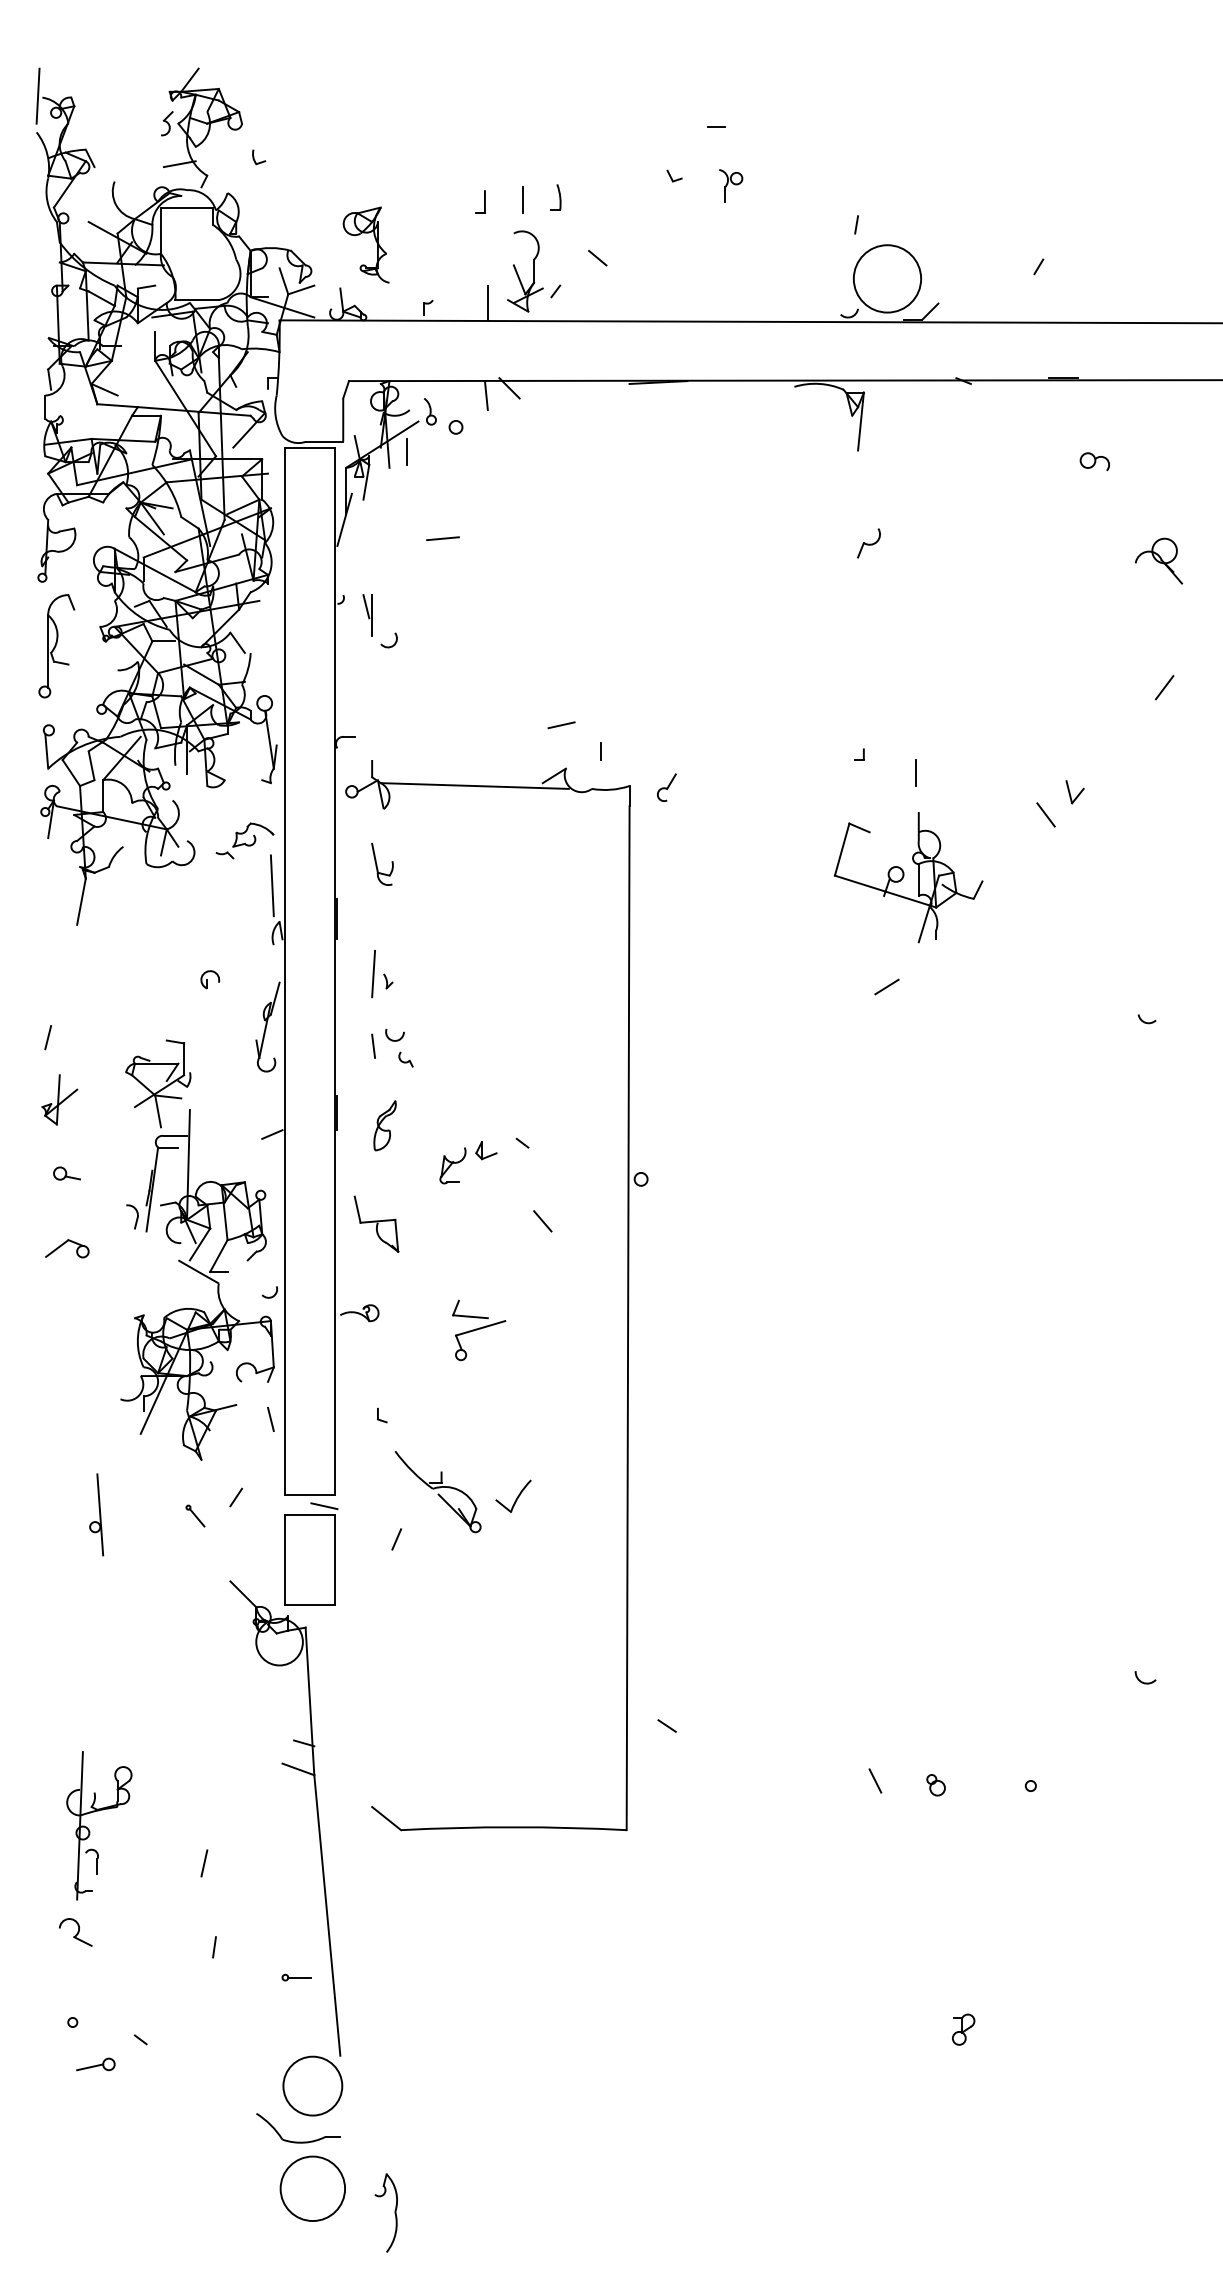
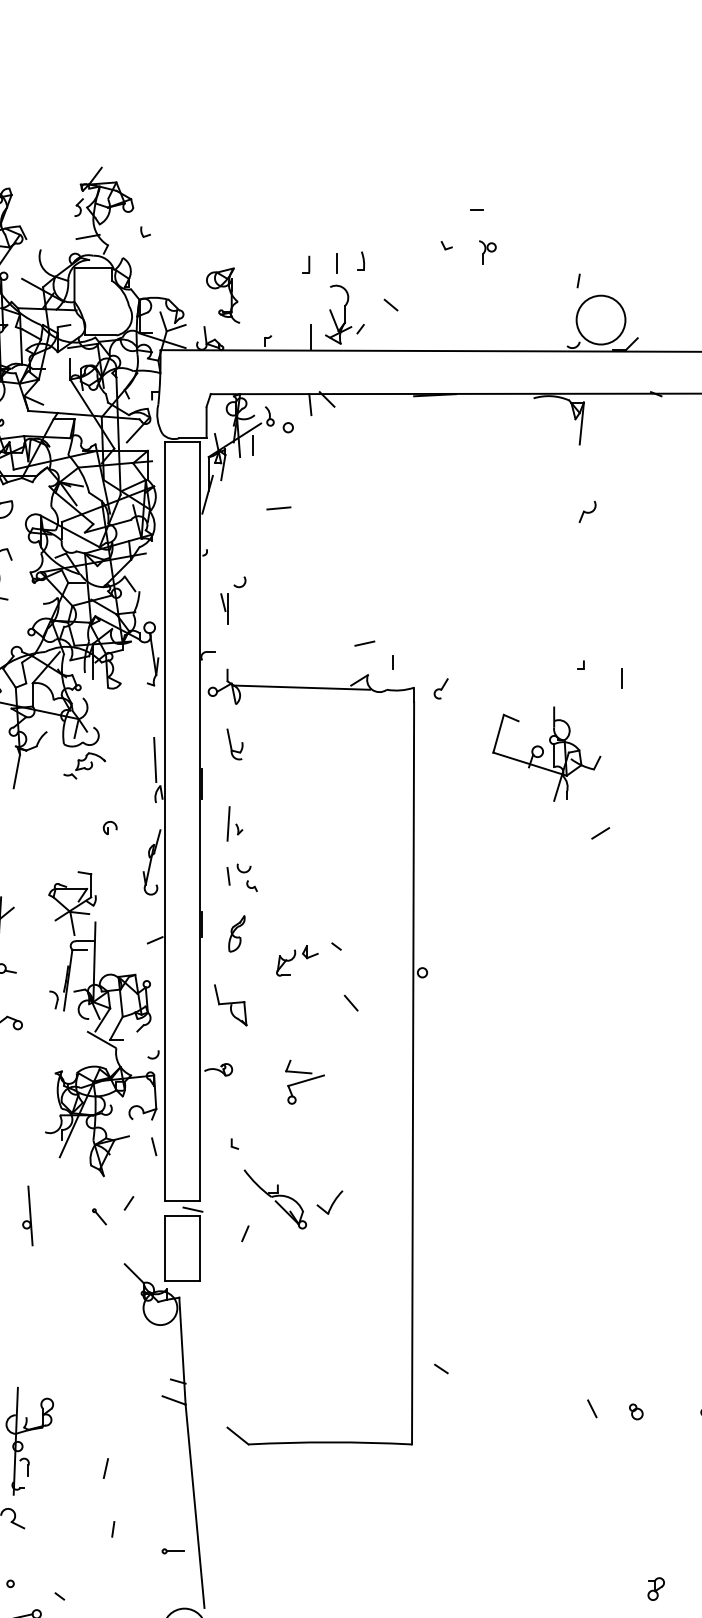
part: (367, 615) -> (224, 609), moved
part: (244, 840) -> (84, 765), moved
part: (908, 877) -> (546, 753), moved

